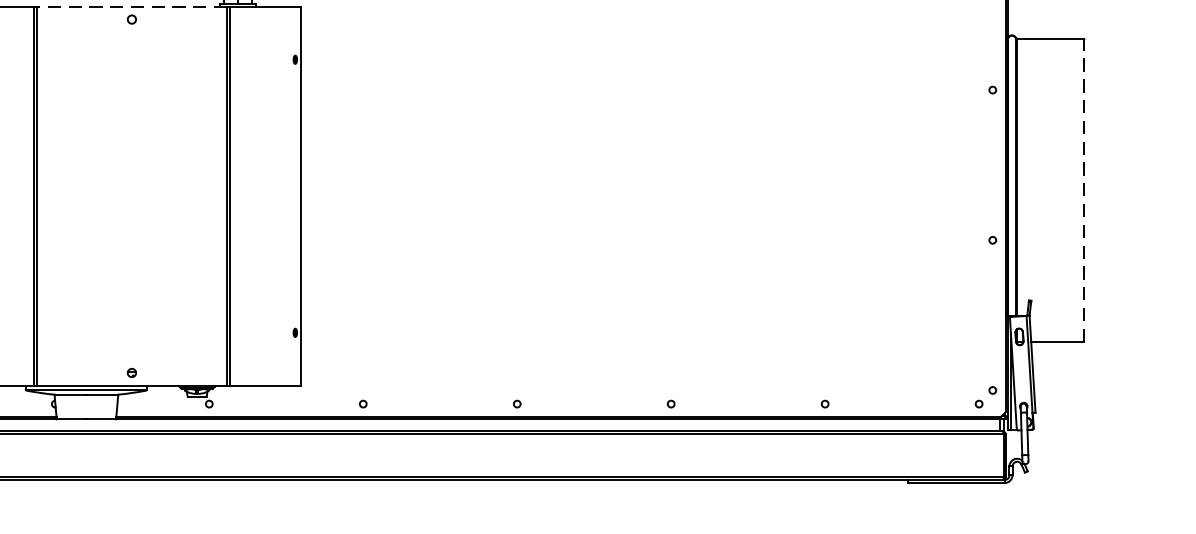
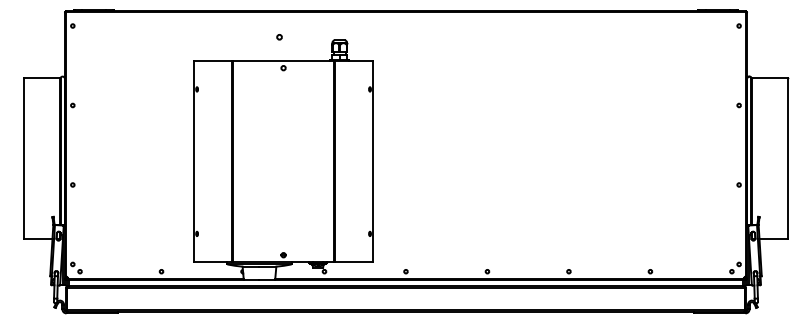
line: (131, 6) -> (283, 61), dashed -> solid
line: (1084, 188) -> (787, 157), dashed -> solid

